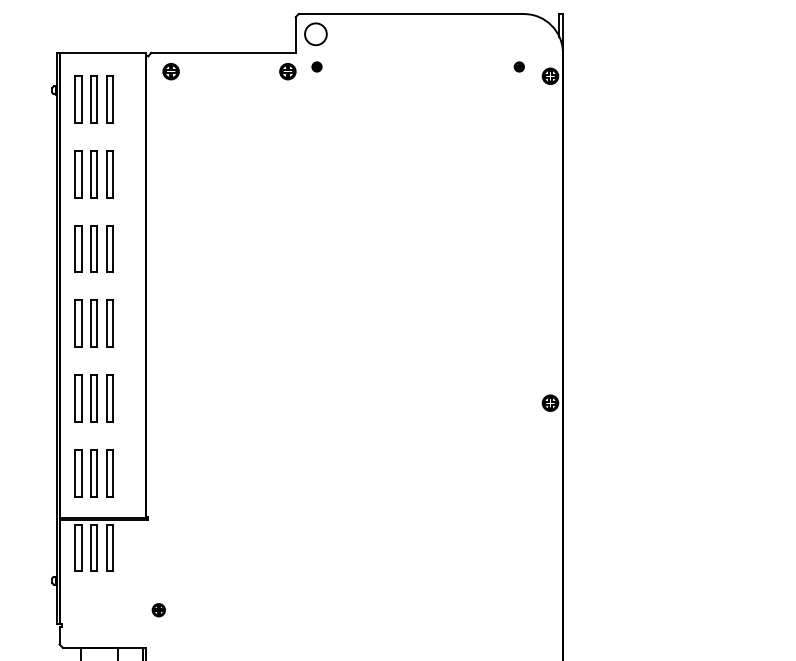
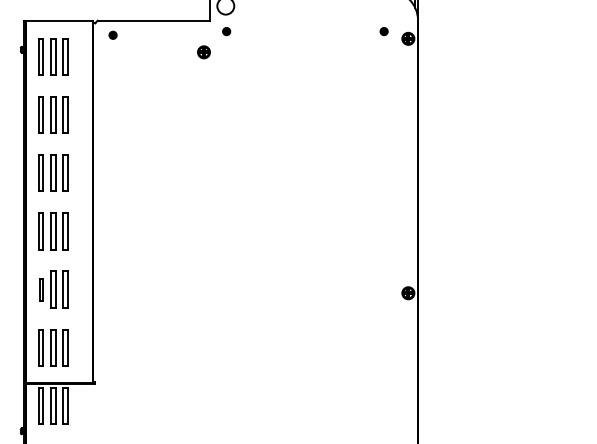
part: (170, 71) -> (112, 35), size x0.6
part: (287, 71) -> (203, 52), moved
part: (78, 398) -> (41, 289), size x0.6

